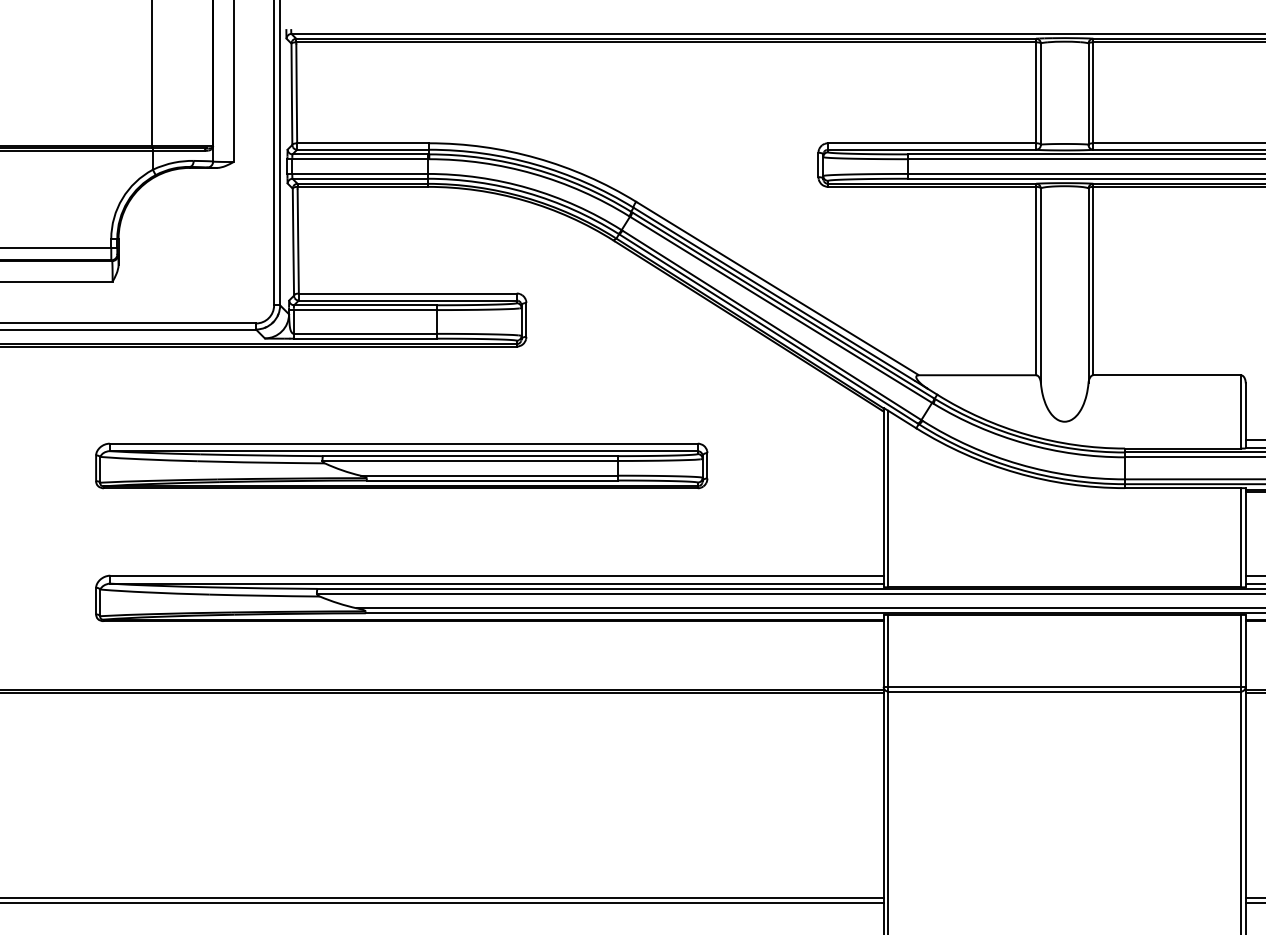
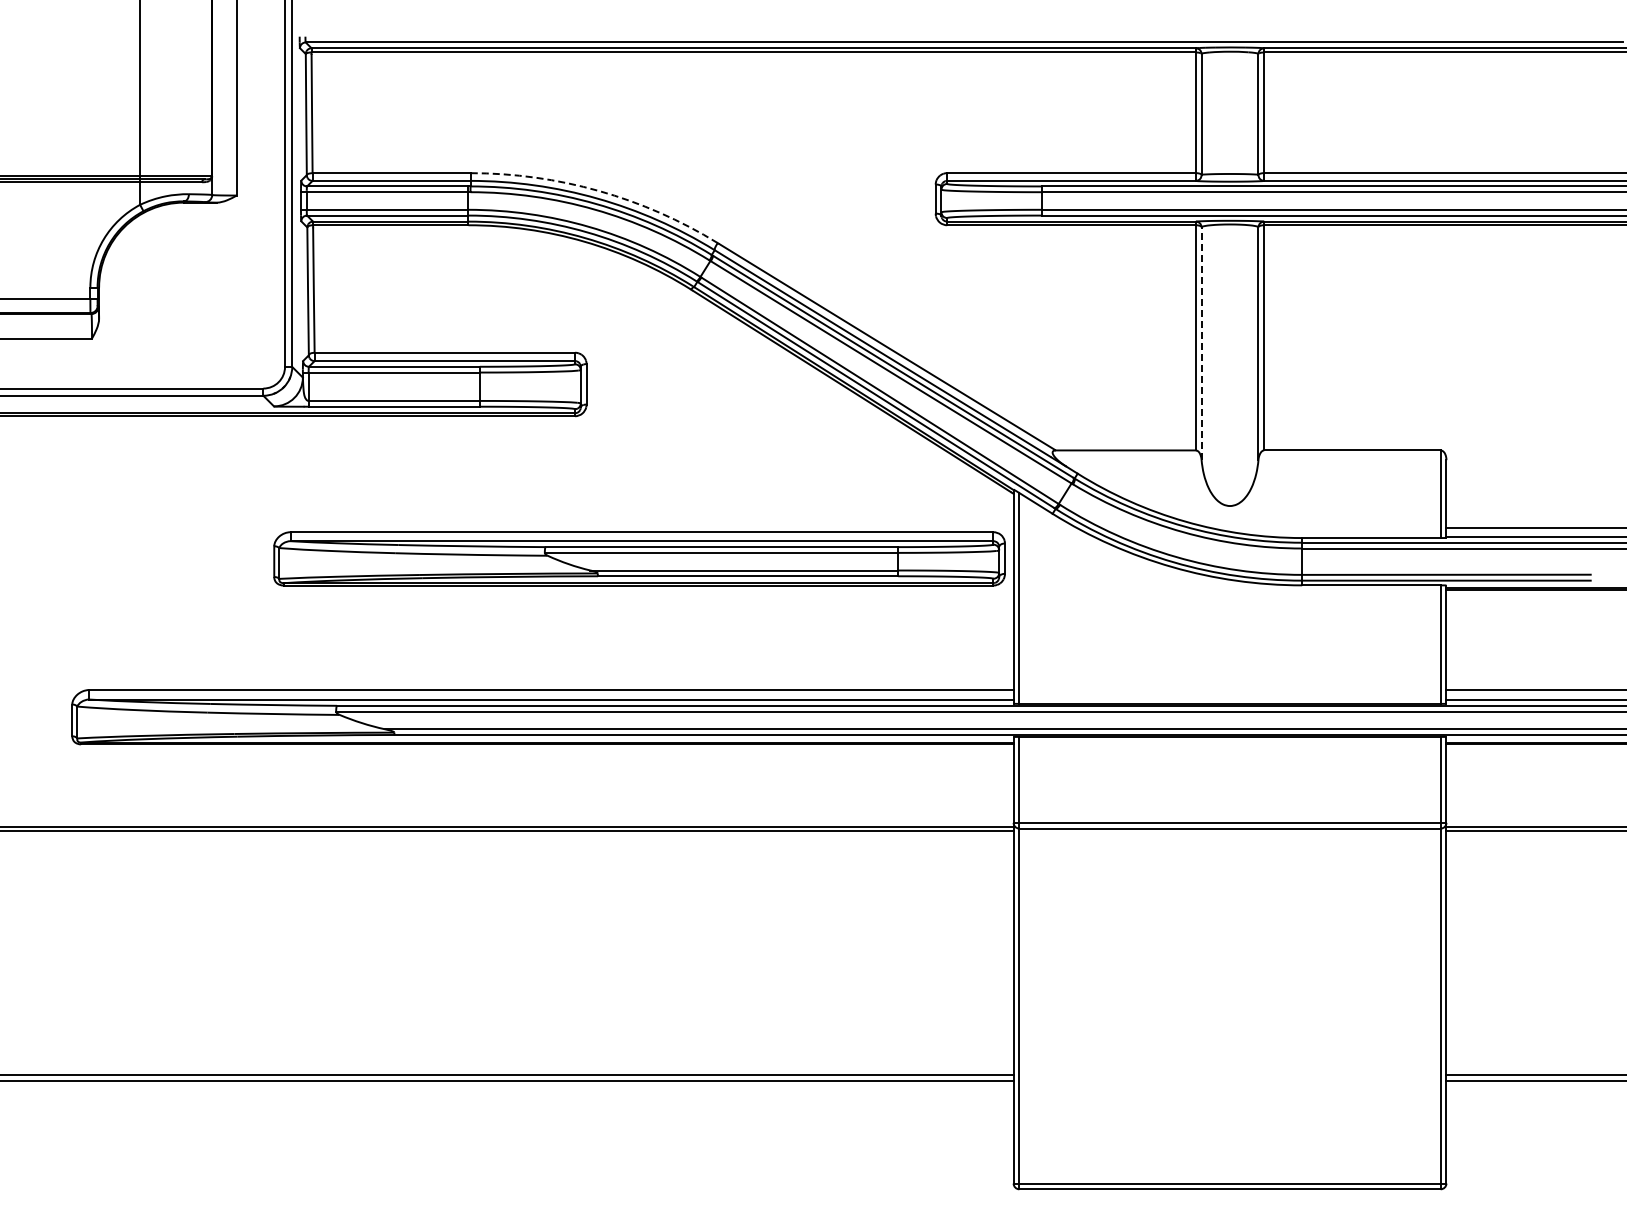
arc: (537, 158) -> (599, 191), solid -> dashed
line: (1040, 284) -> (1201, 342), solid -> dashed
part: (401, 465) -> (639, 558), moved

